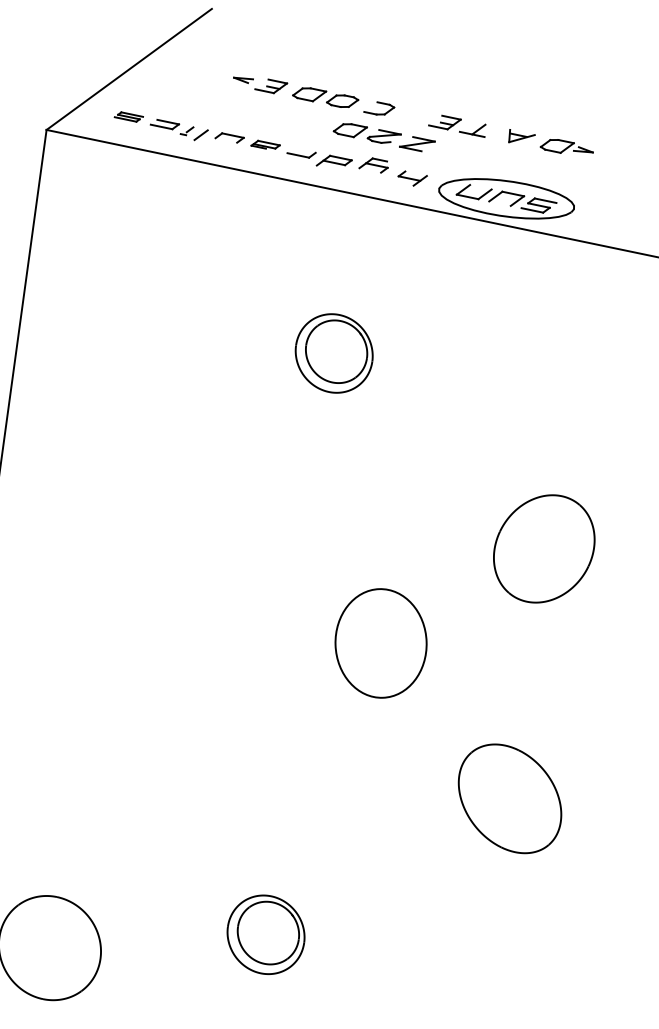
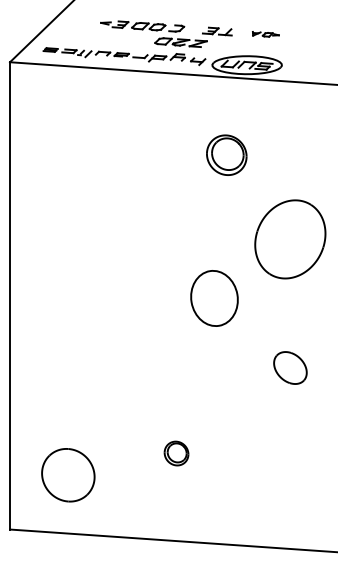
part: (550, 144) -> (265, 34), size x0.6
part: (333, 351) -> (226, 154), moved
part: (544, 549) -> (290, 239), size x1.4
part: (510, 797) -> (290, 367), size x0.6
part: (265, 934) -> (176, 453), size x0.6

